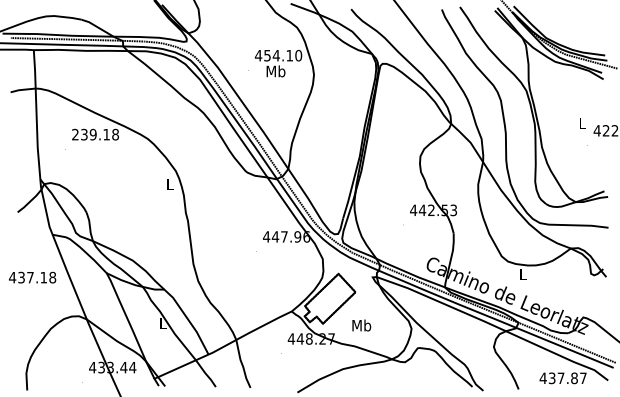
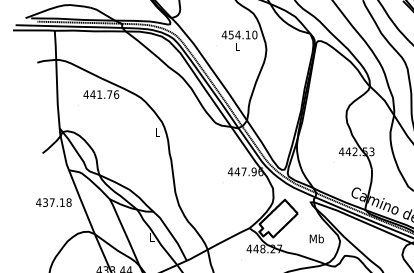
text: (275, 71) -> (237, 46), Mb -> L
text: (95, 134) -> (101, 94), 239.18 -> 441.76
text: (361, 325) -> (316, 238), moved

